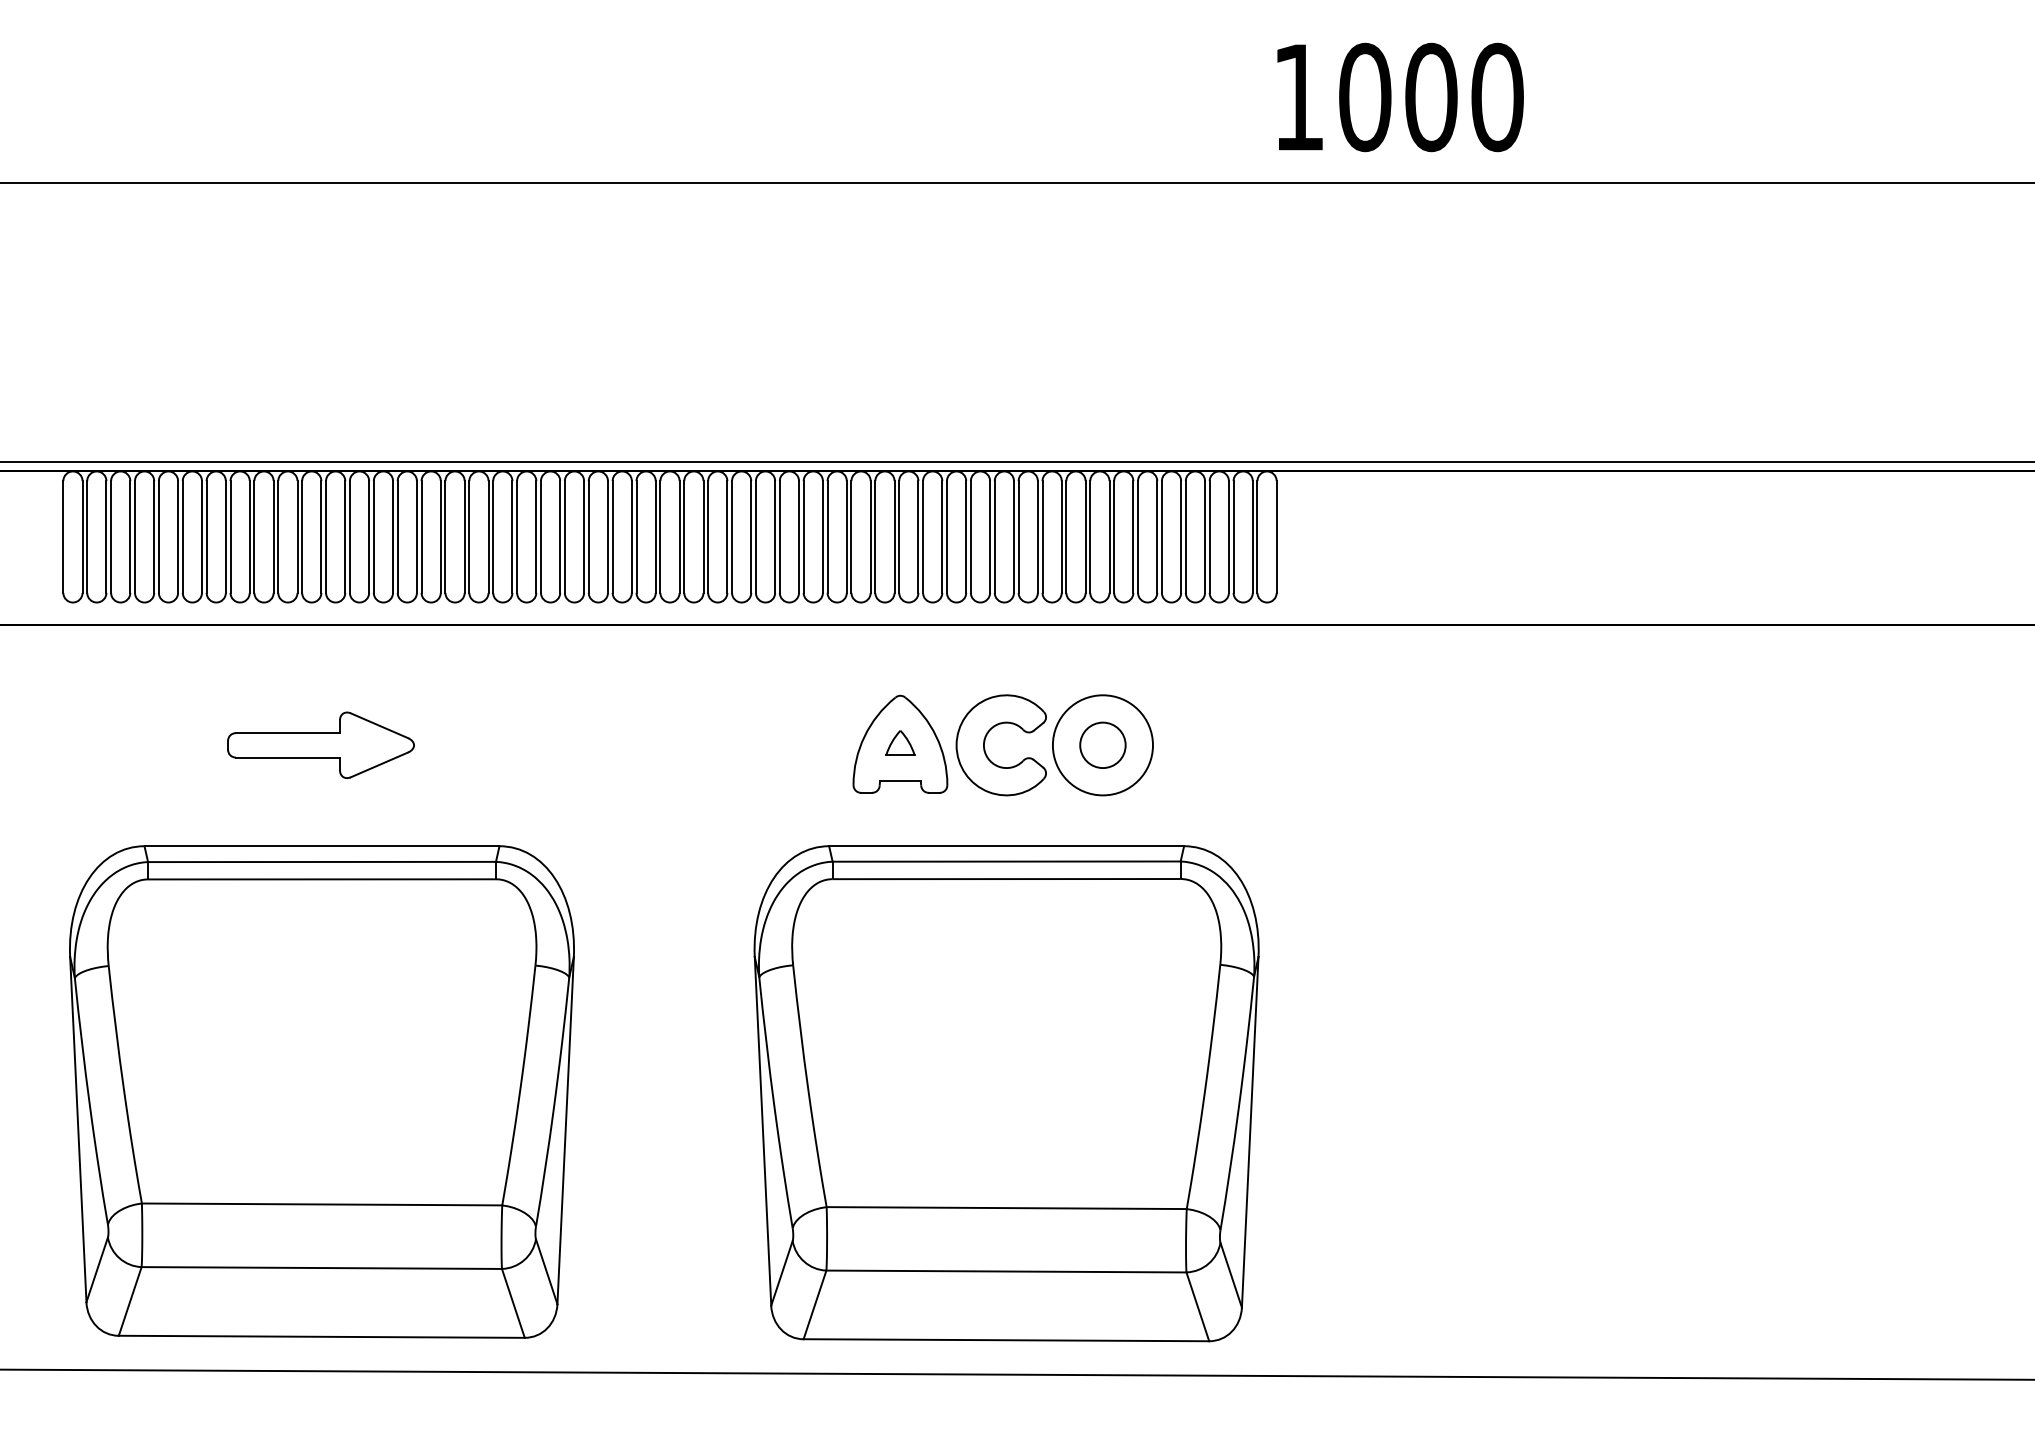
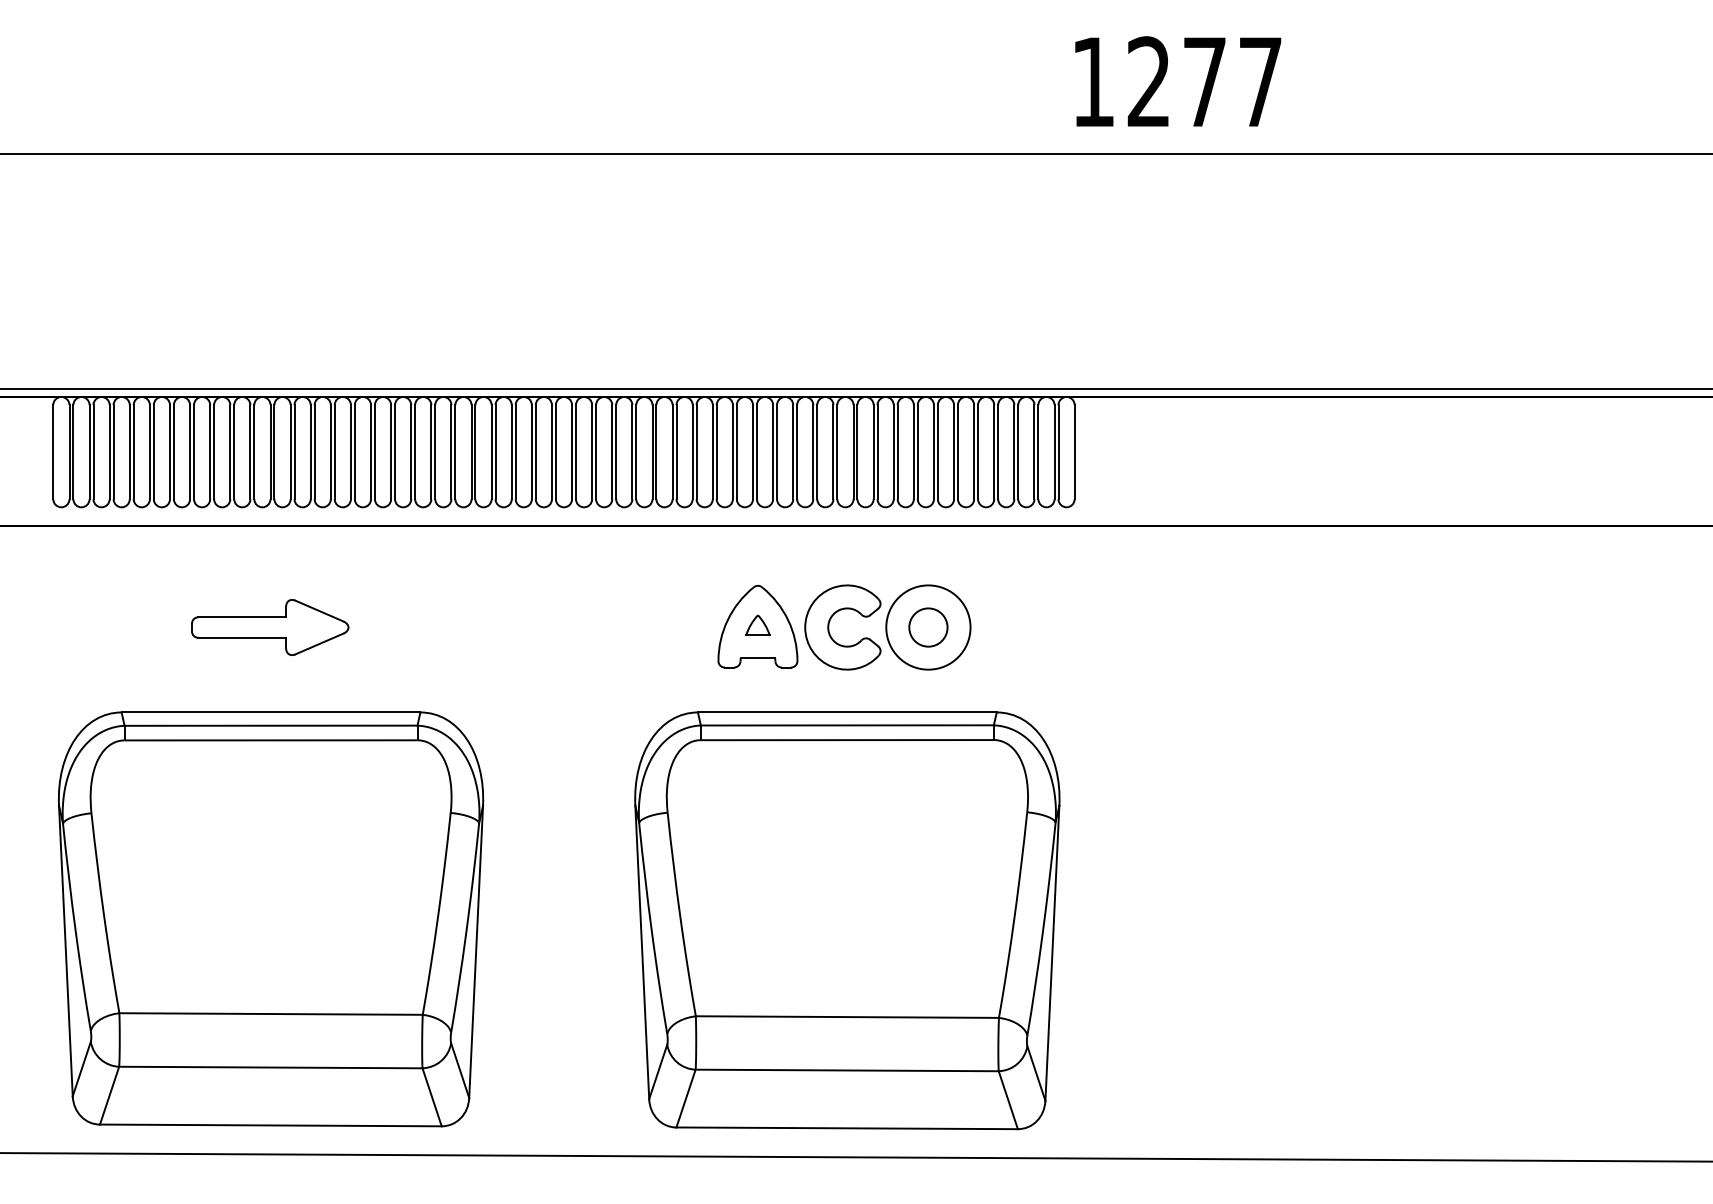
text: (1431, 97) -> (1205, 82), 1000 -> 1277

